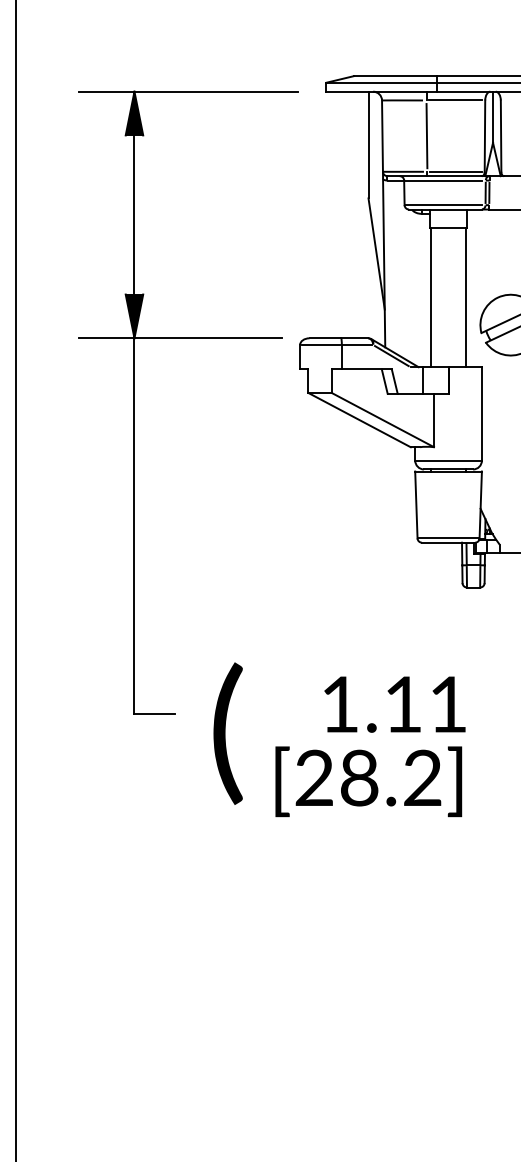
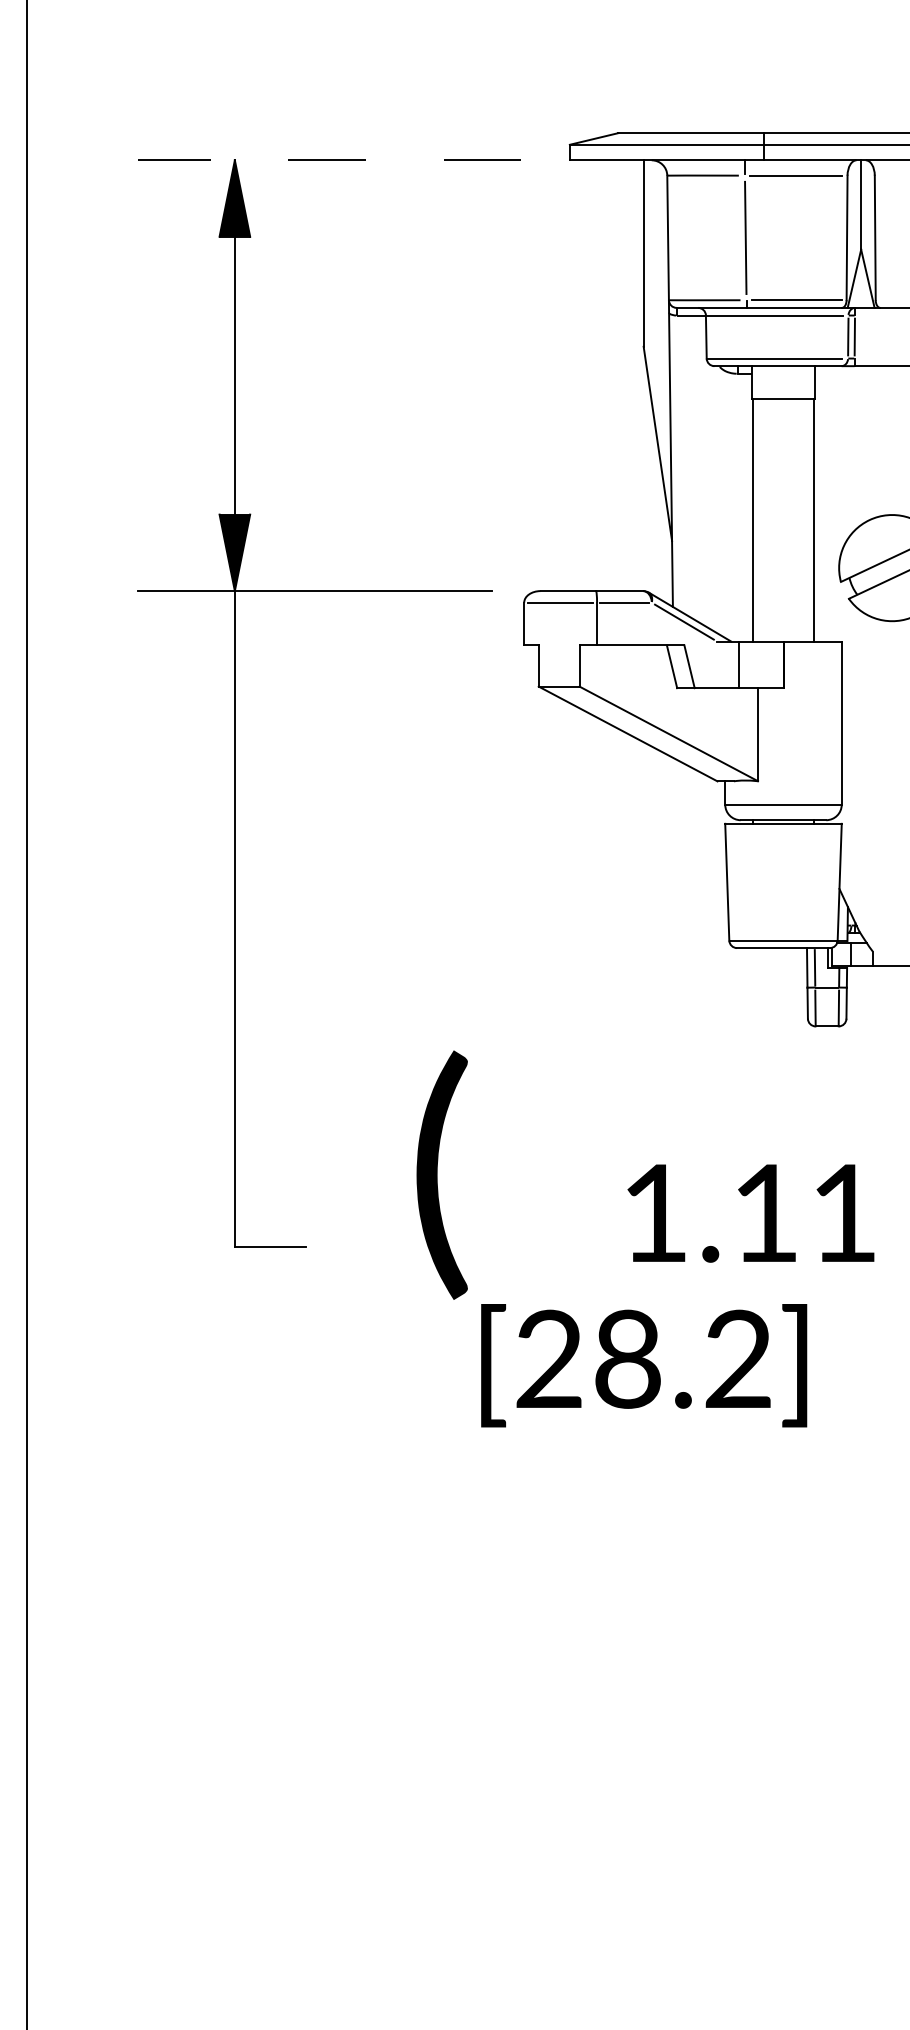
line: (188, 91) -> (329, 159), solid -> dashed
text: (394, 704) -> (750, 1213), moved
text: (227, 733) -> (441, 1174), moved

